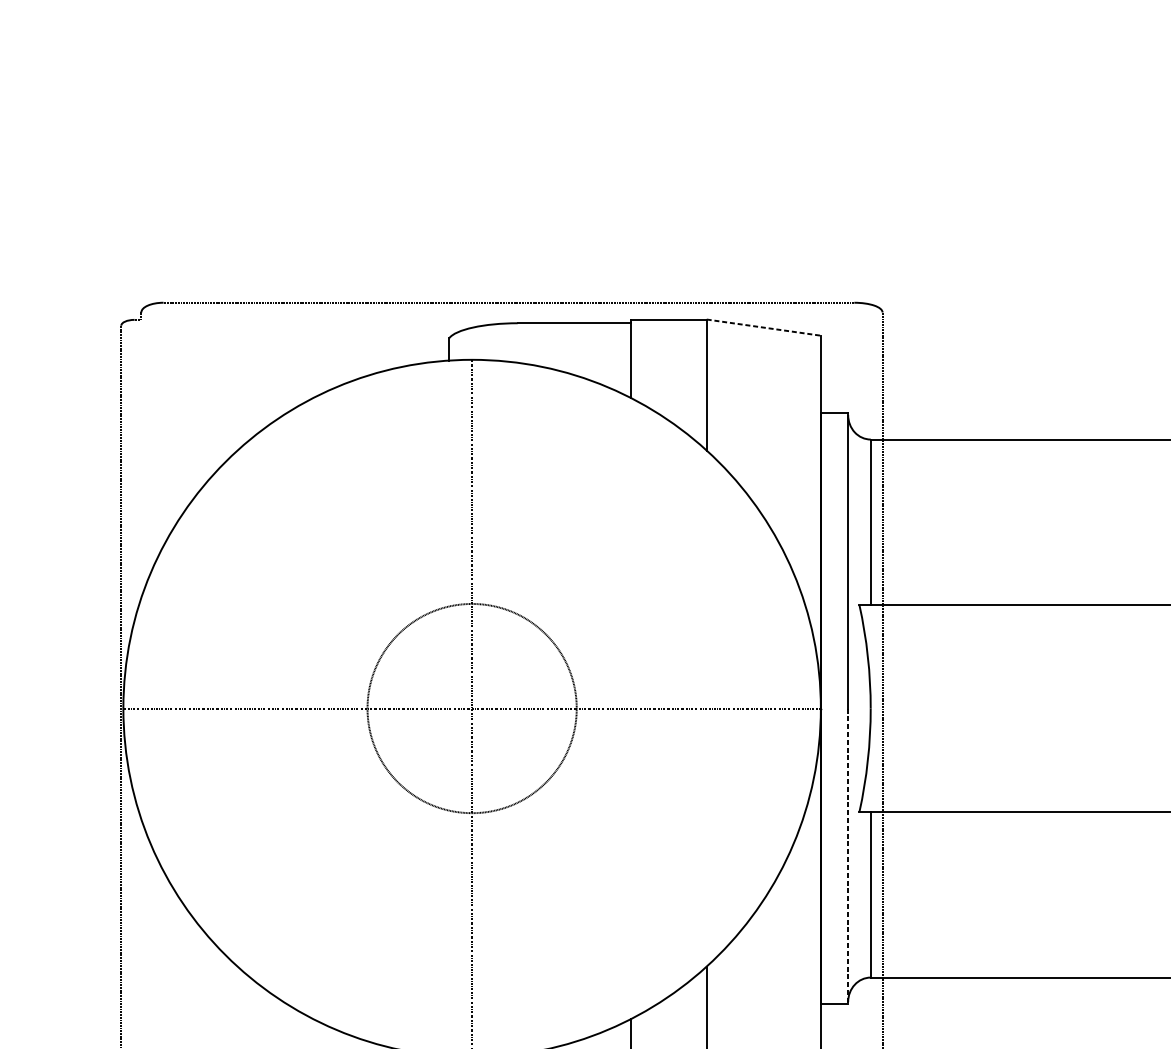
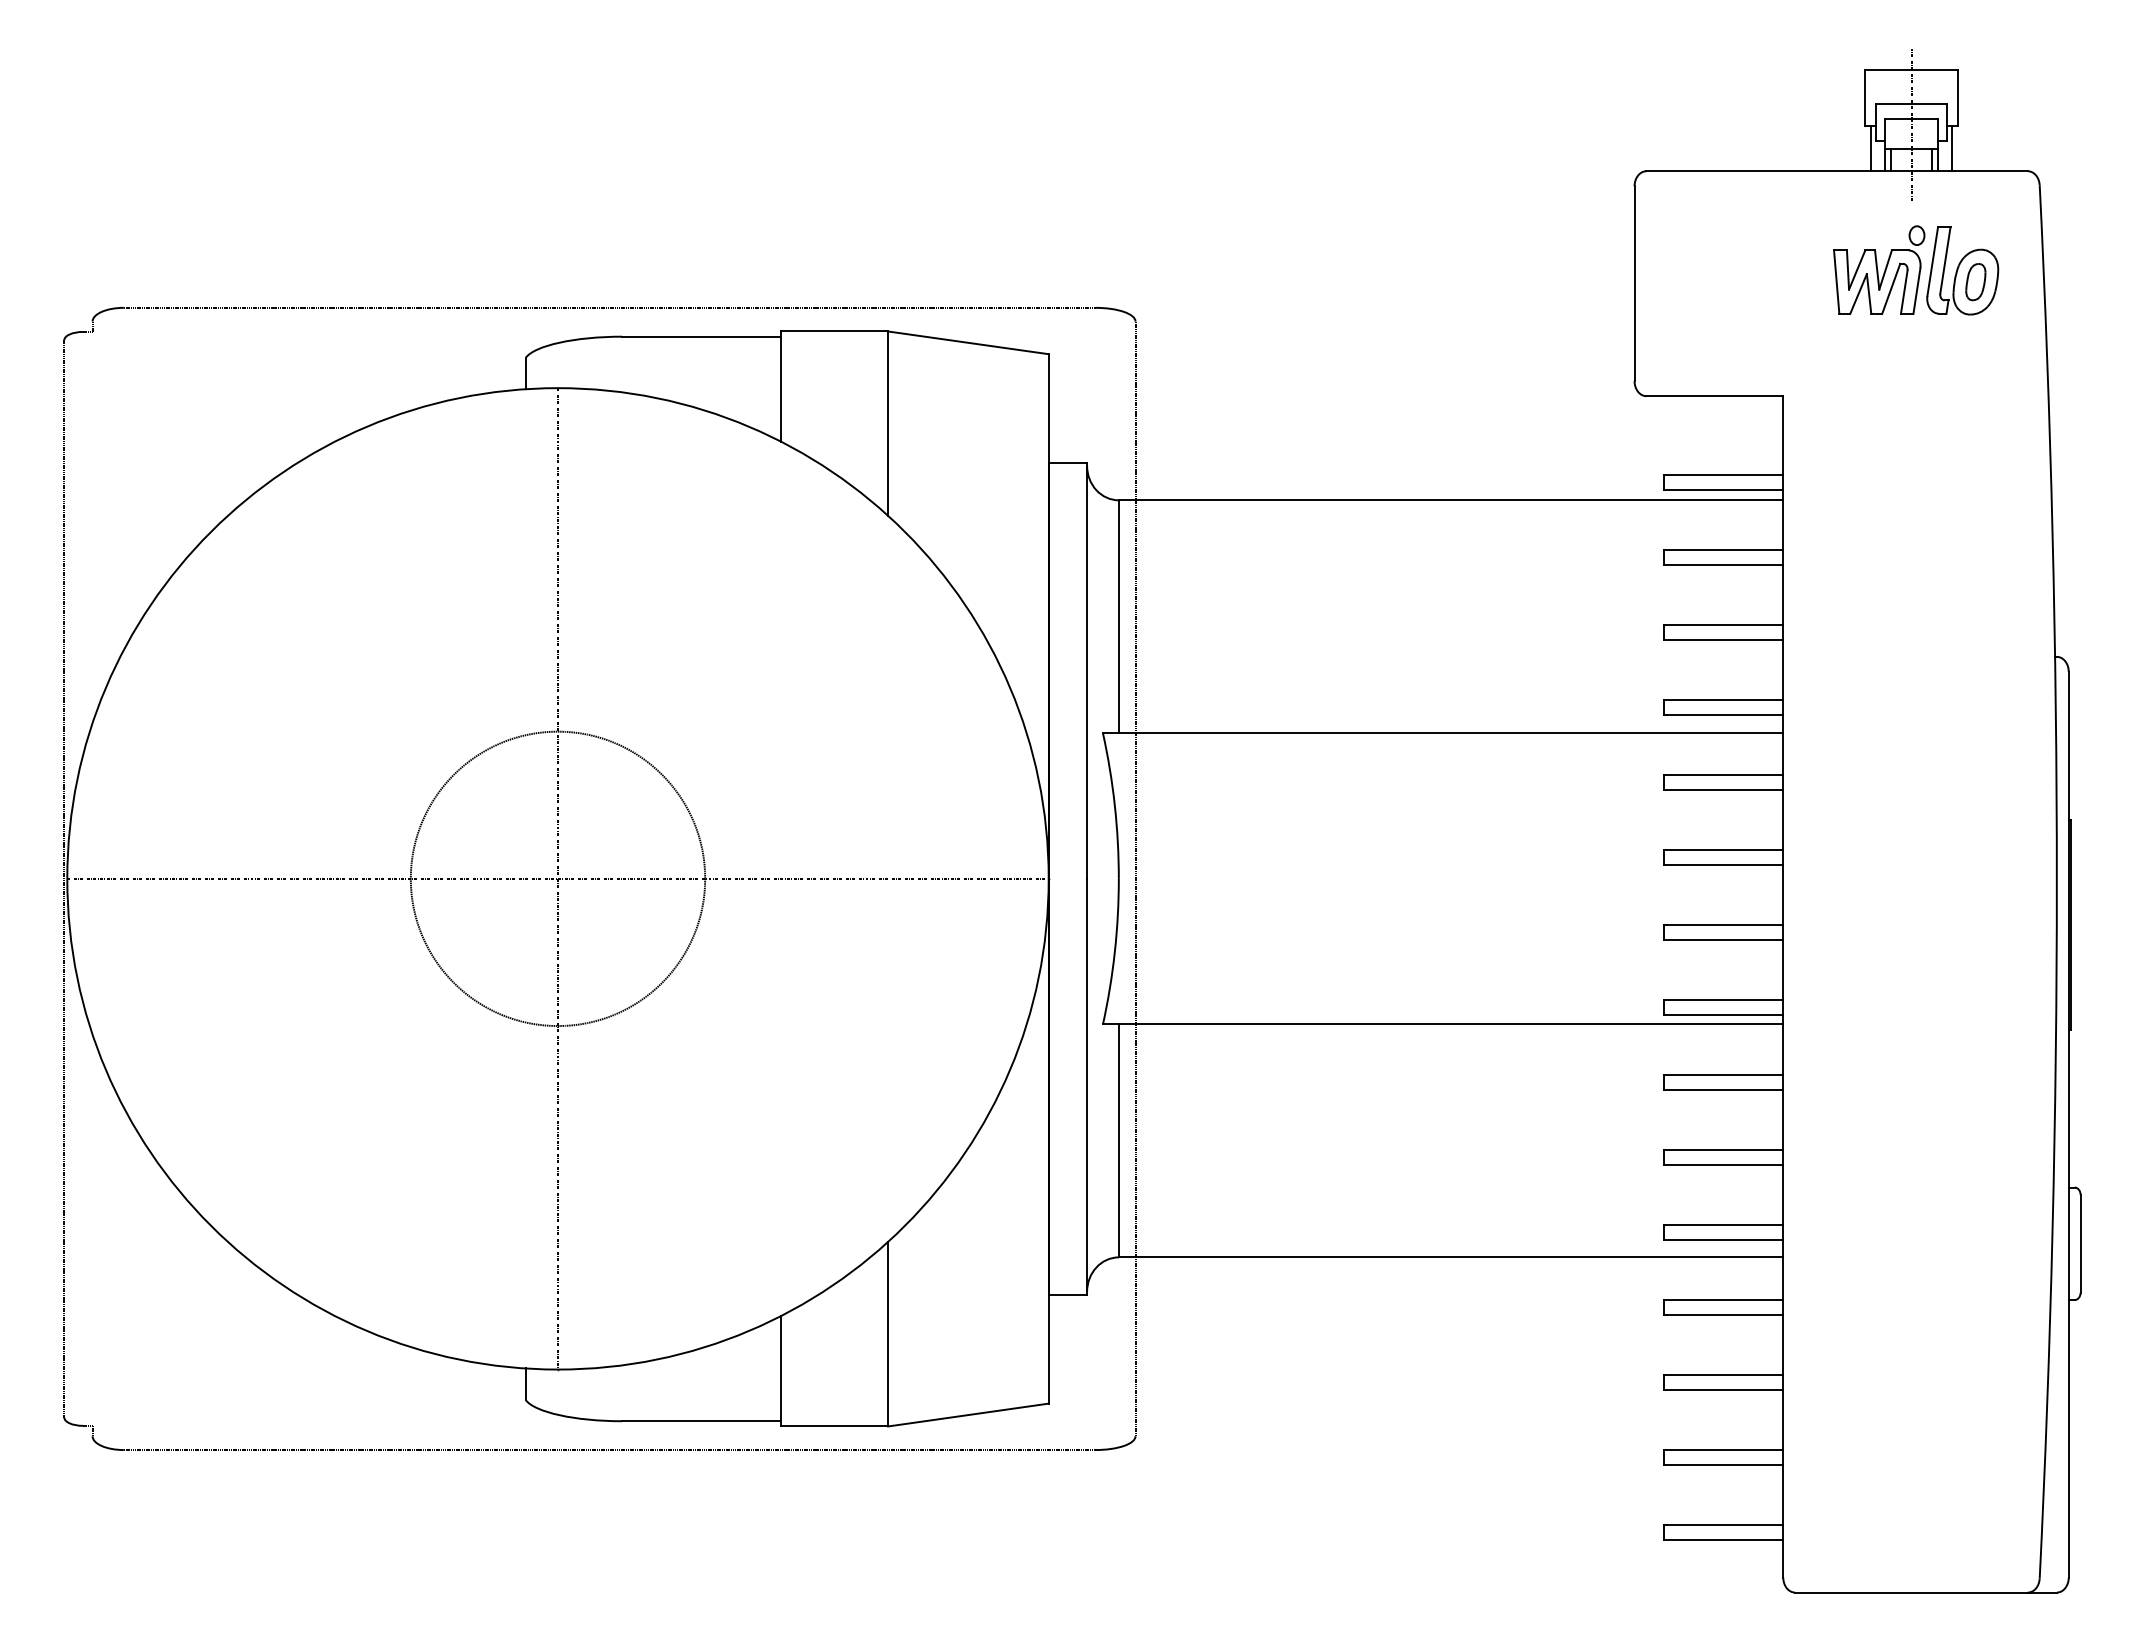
line: (763, 327) -> (968, 342), dashed -> solid
line: (848, 856) -> (1087, 1087), dashed -> solid

